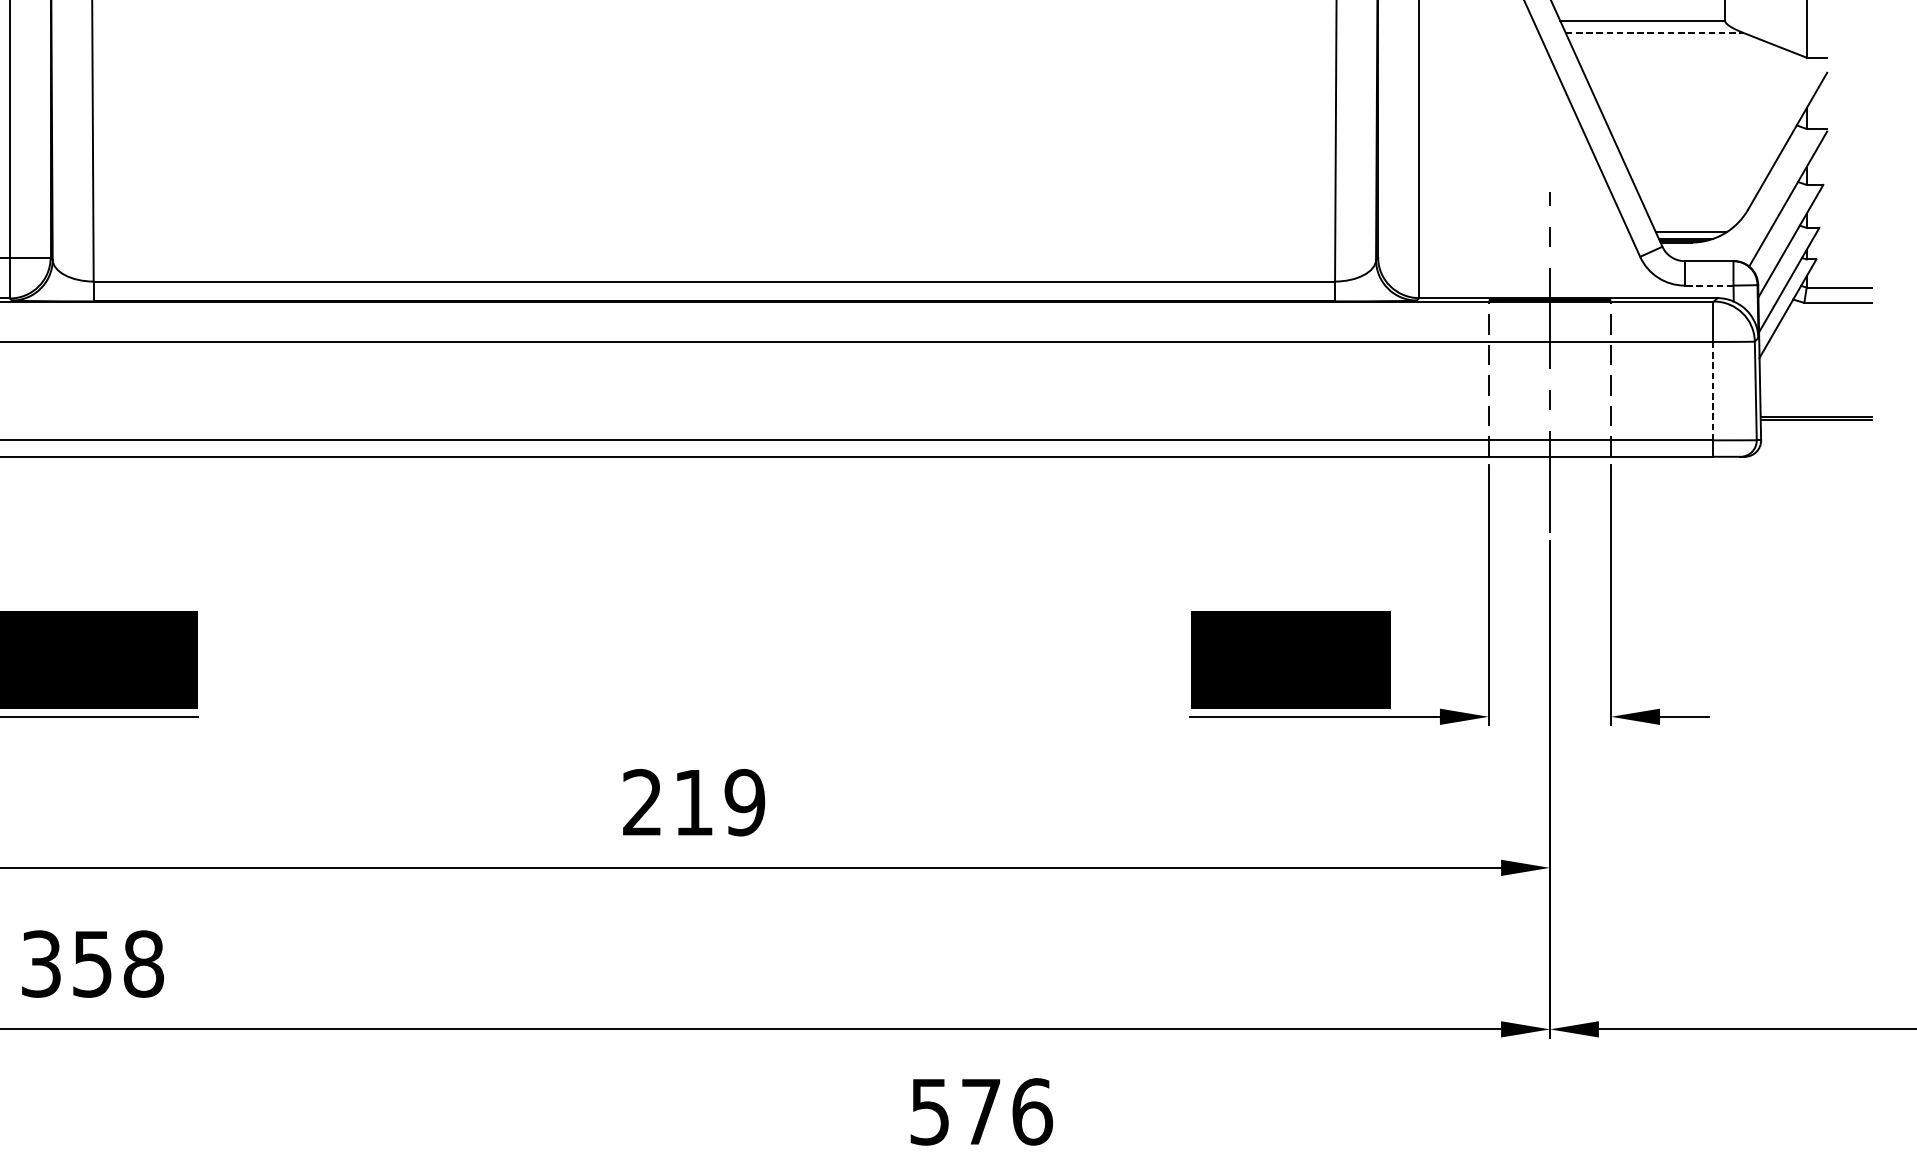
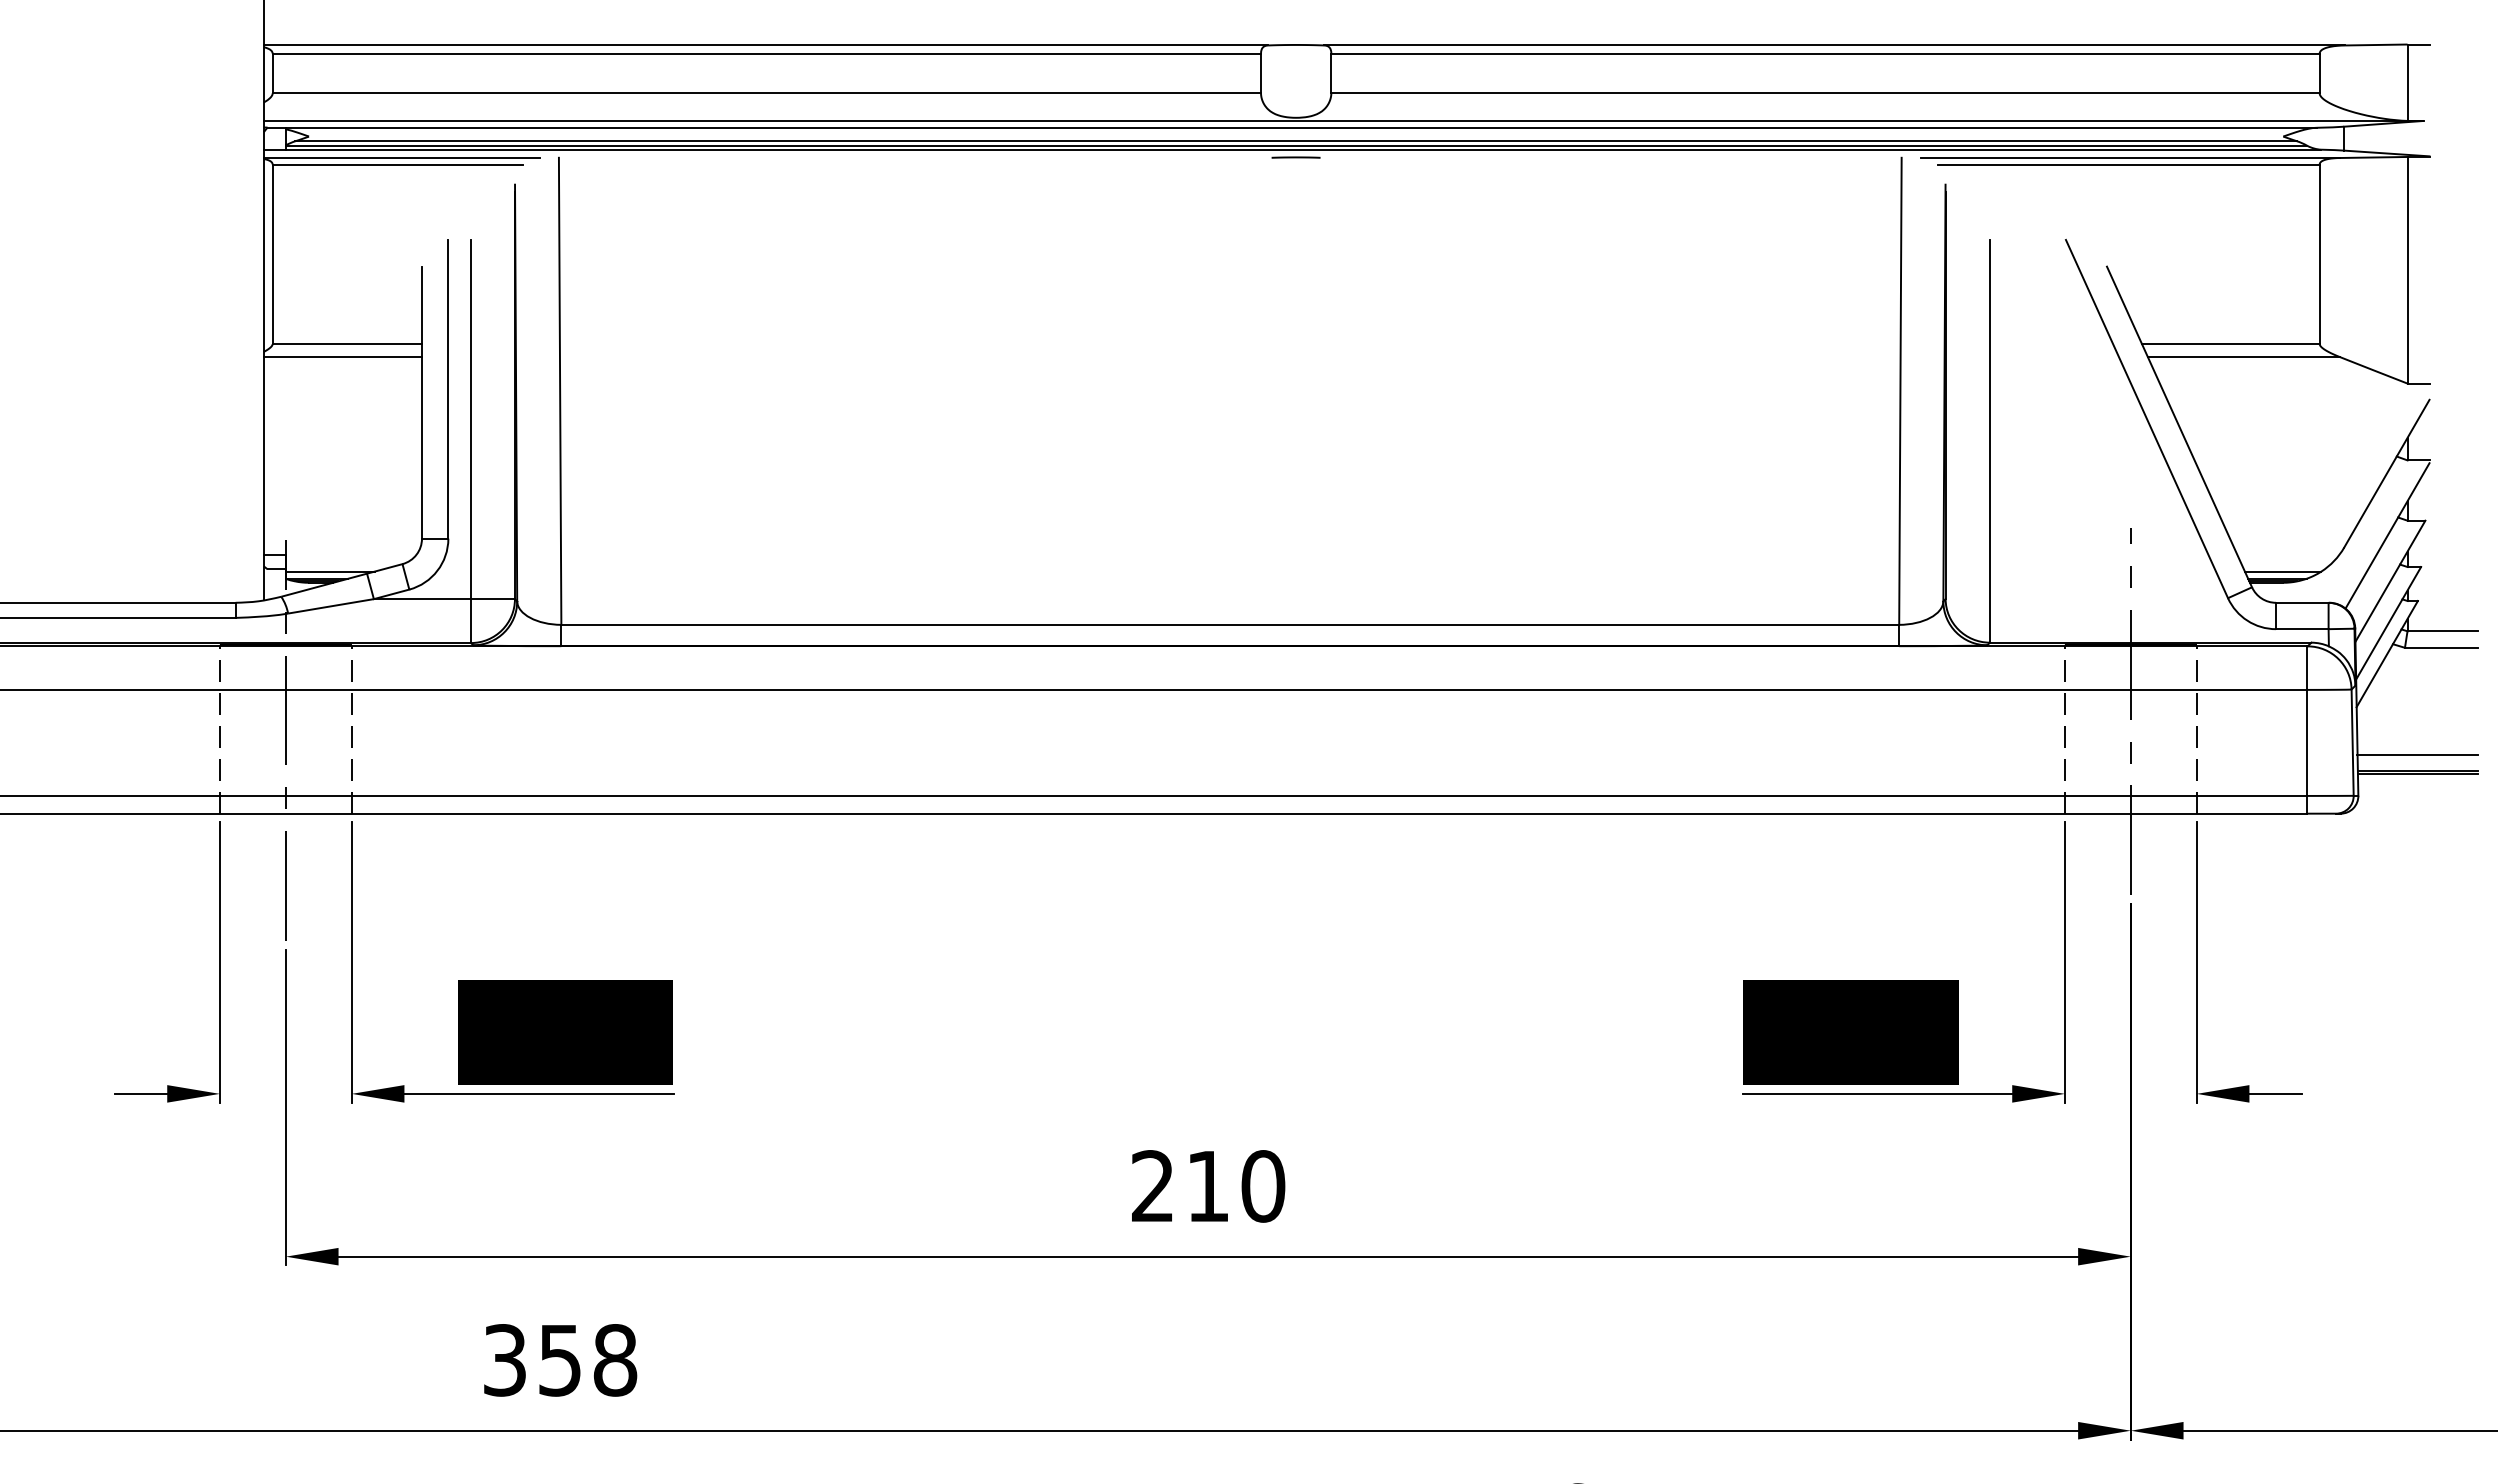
line: (1655, 33) -> (2244, 357), dashed -> solid
line: (1708, 285) -> (2301, 629), dashed -> solid
line: (1712, 390) -> (2306, 742), dashed -> solid
line: (1815, 401) -> (2417, 754), added
text: (745, 802) -> (1263, 1186), 219 -> 210

